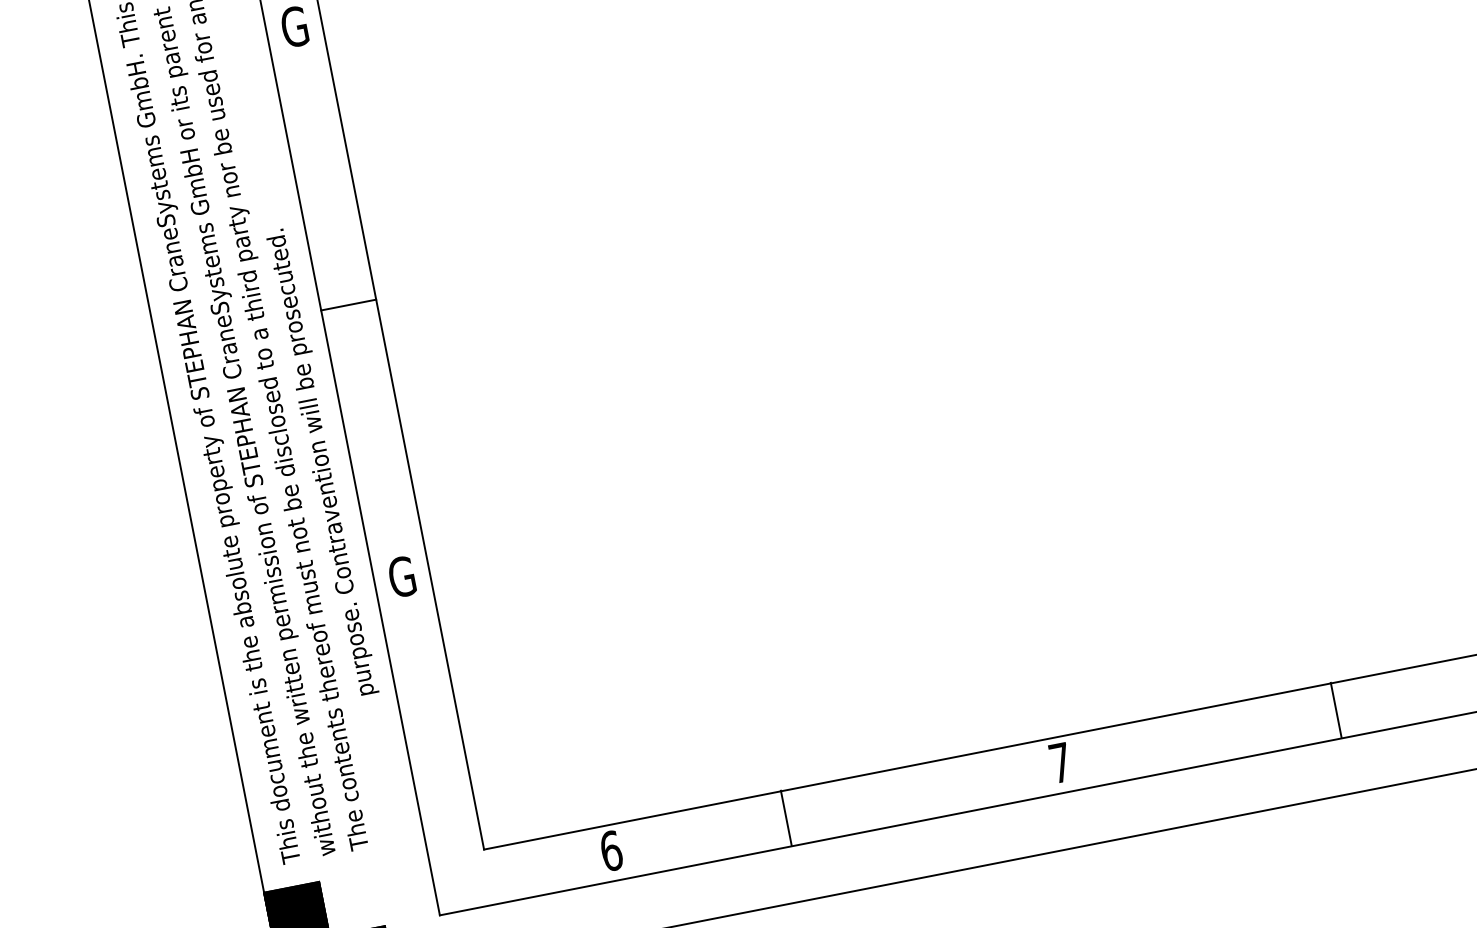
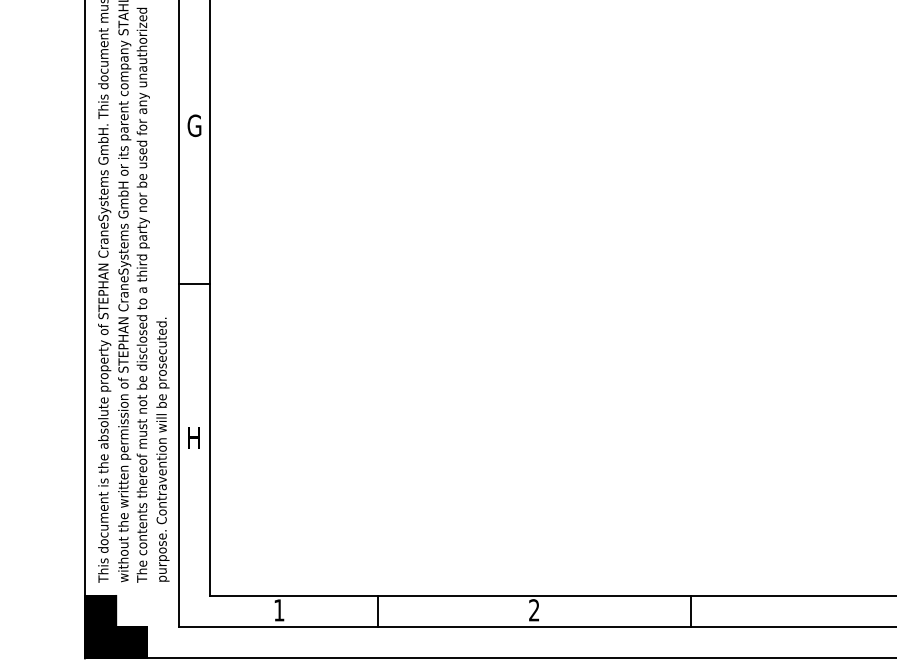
text: (321, 461) -> (162, 449), moved
text: (400, 576) -> (193, 437), G -> H
text: (1060, 763) -> (534, 610), 7 -> 2
text: (611, 851) -> (279, 610), 6 -> 1

